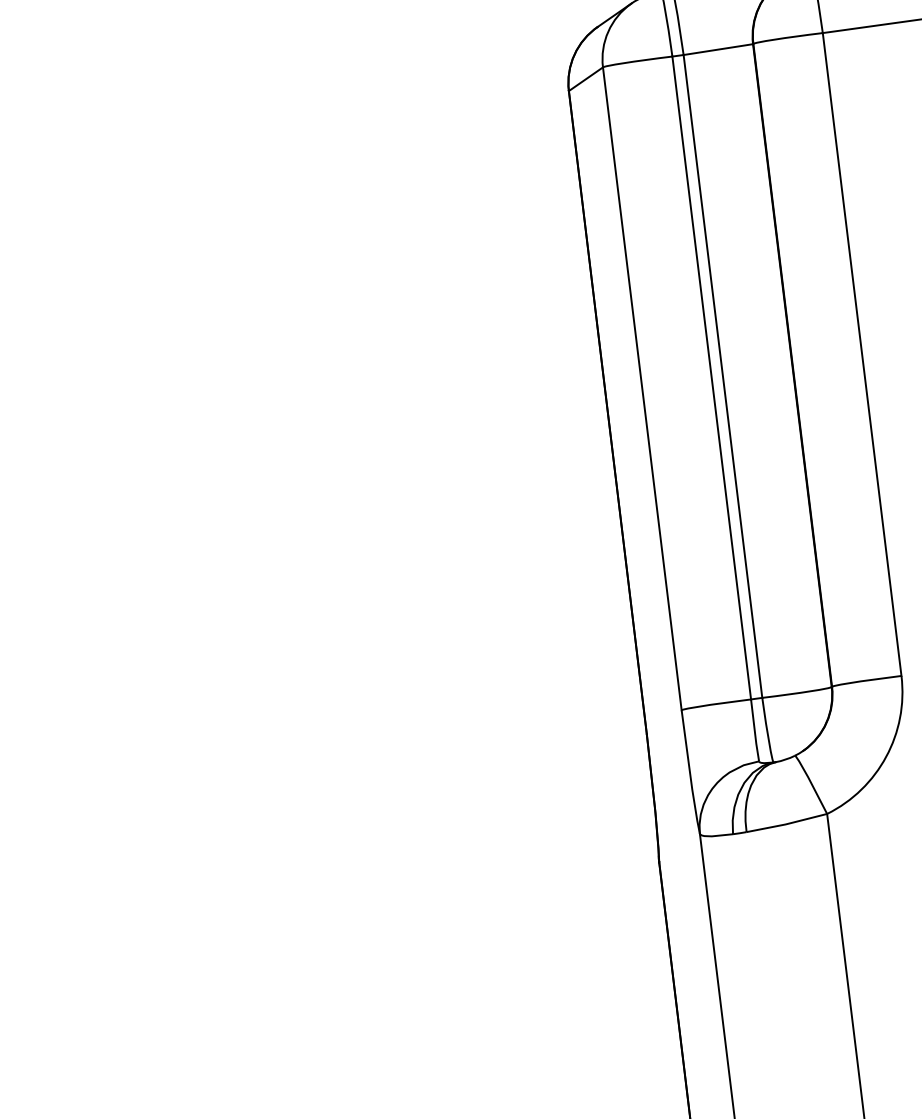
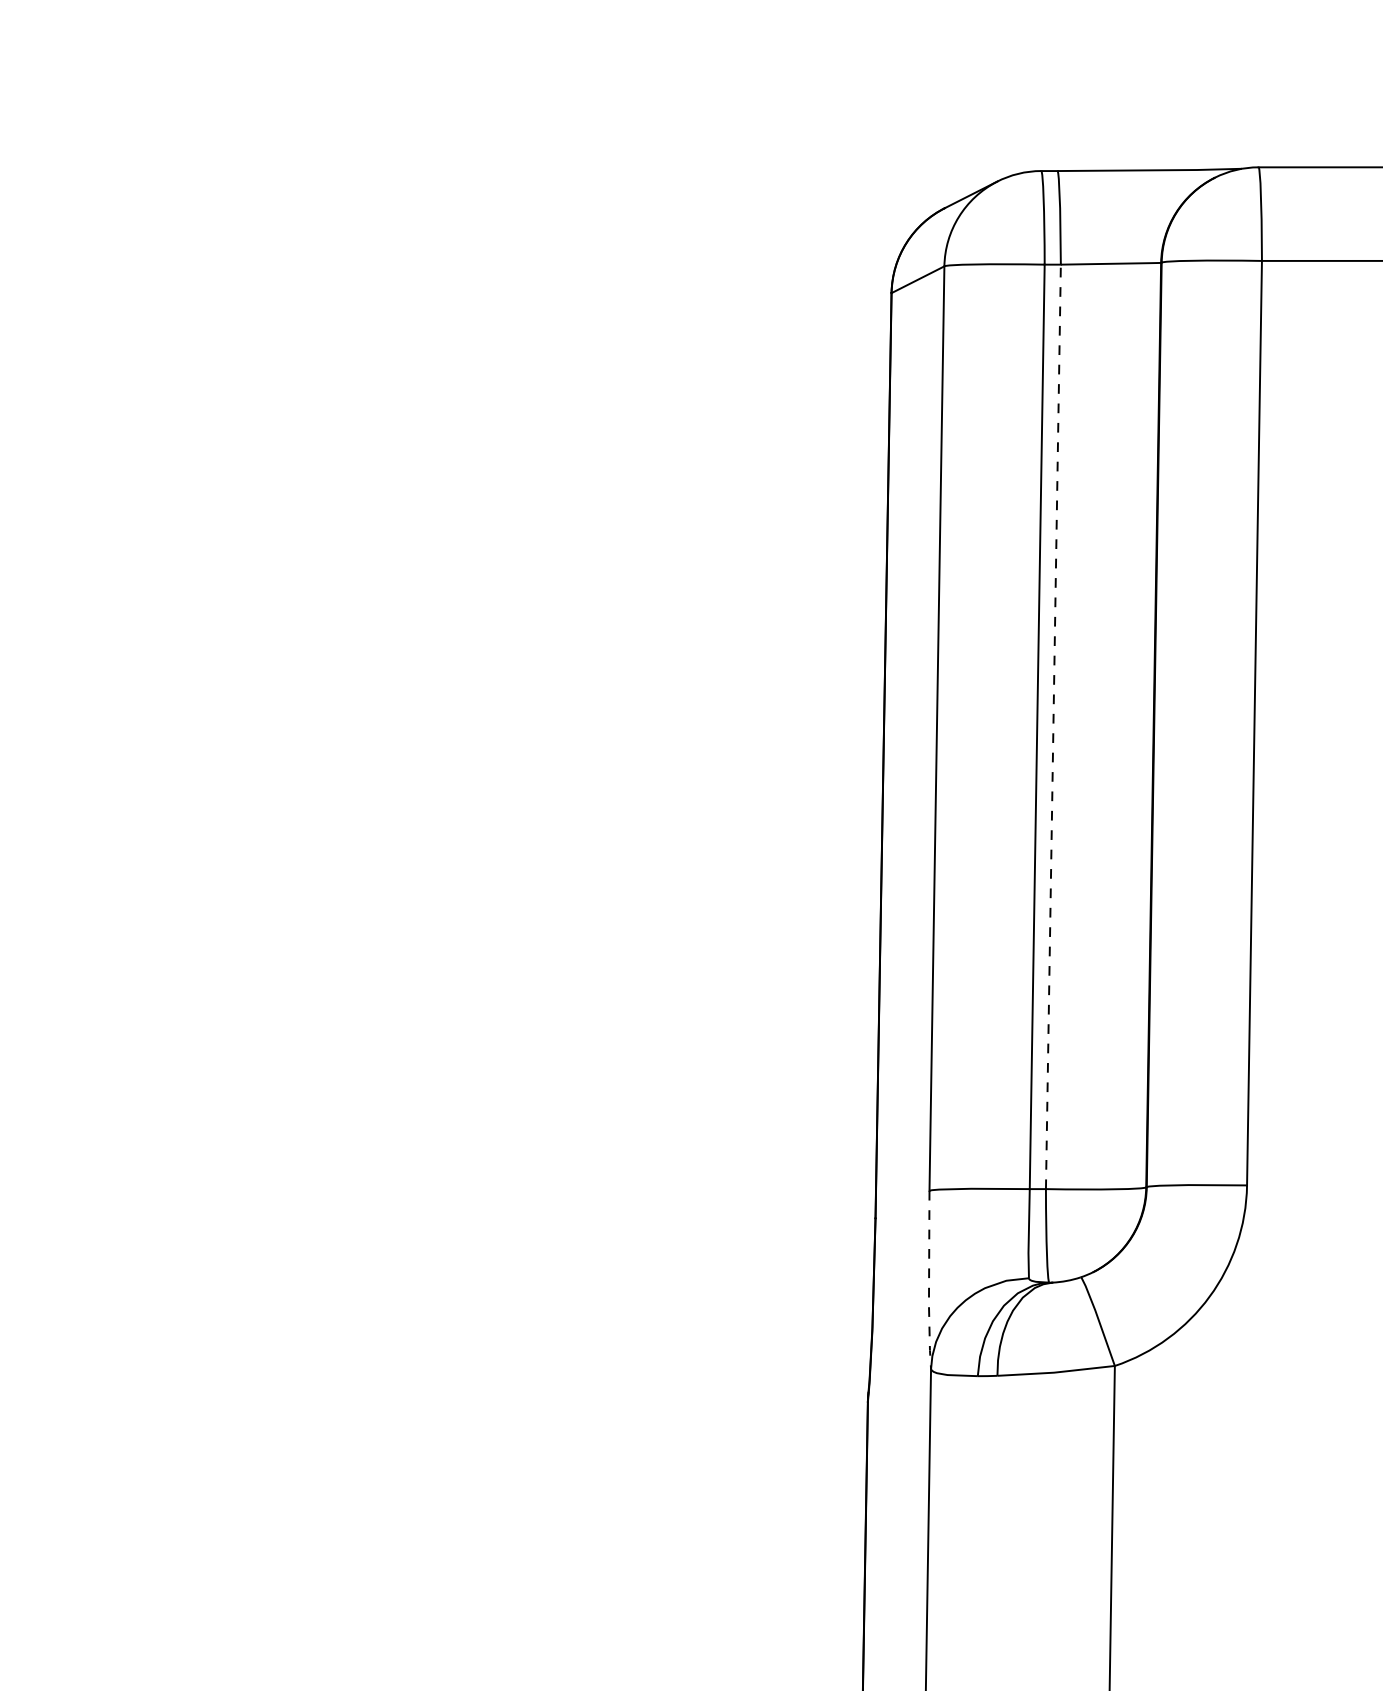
line: (722, 376) -> (1053, 726), solid -> dashed
line: (690, 773) -> (929, 1281), solid -> dashed

